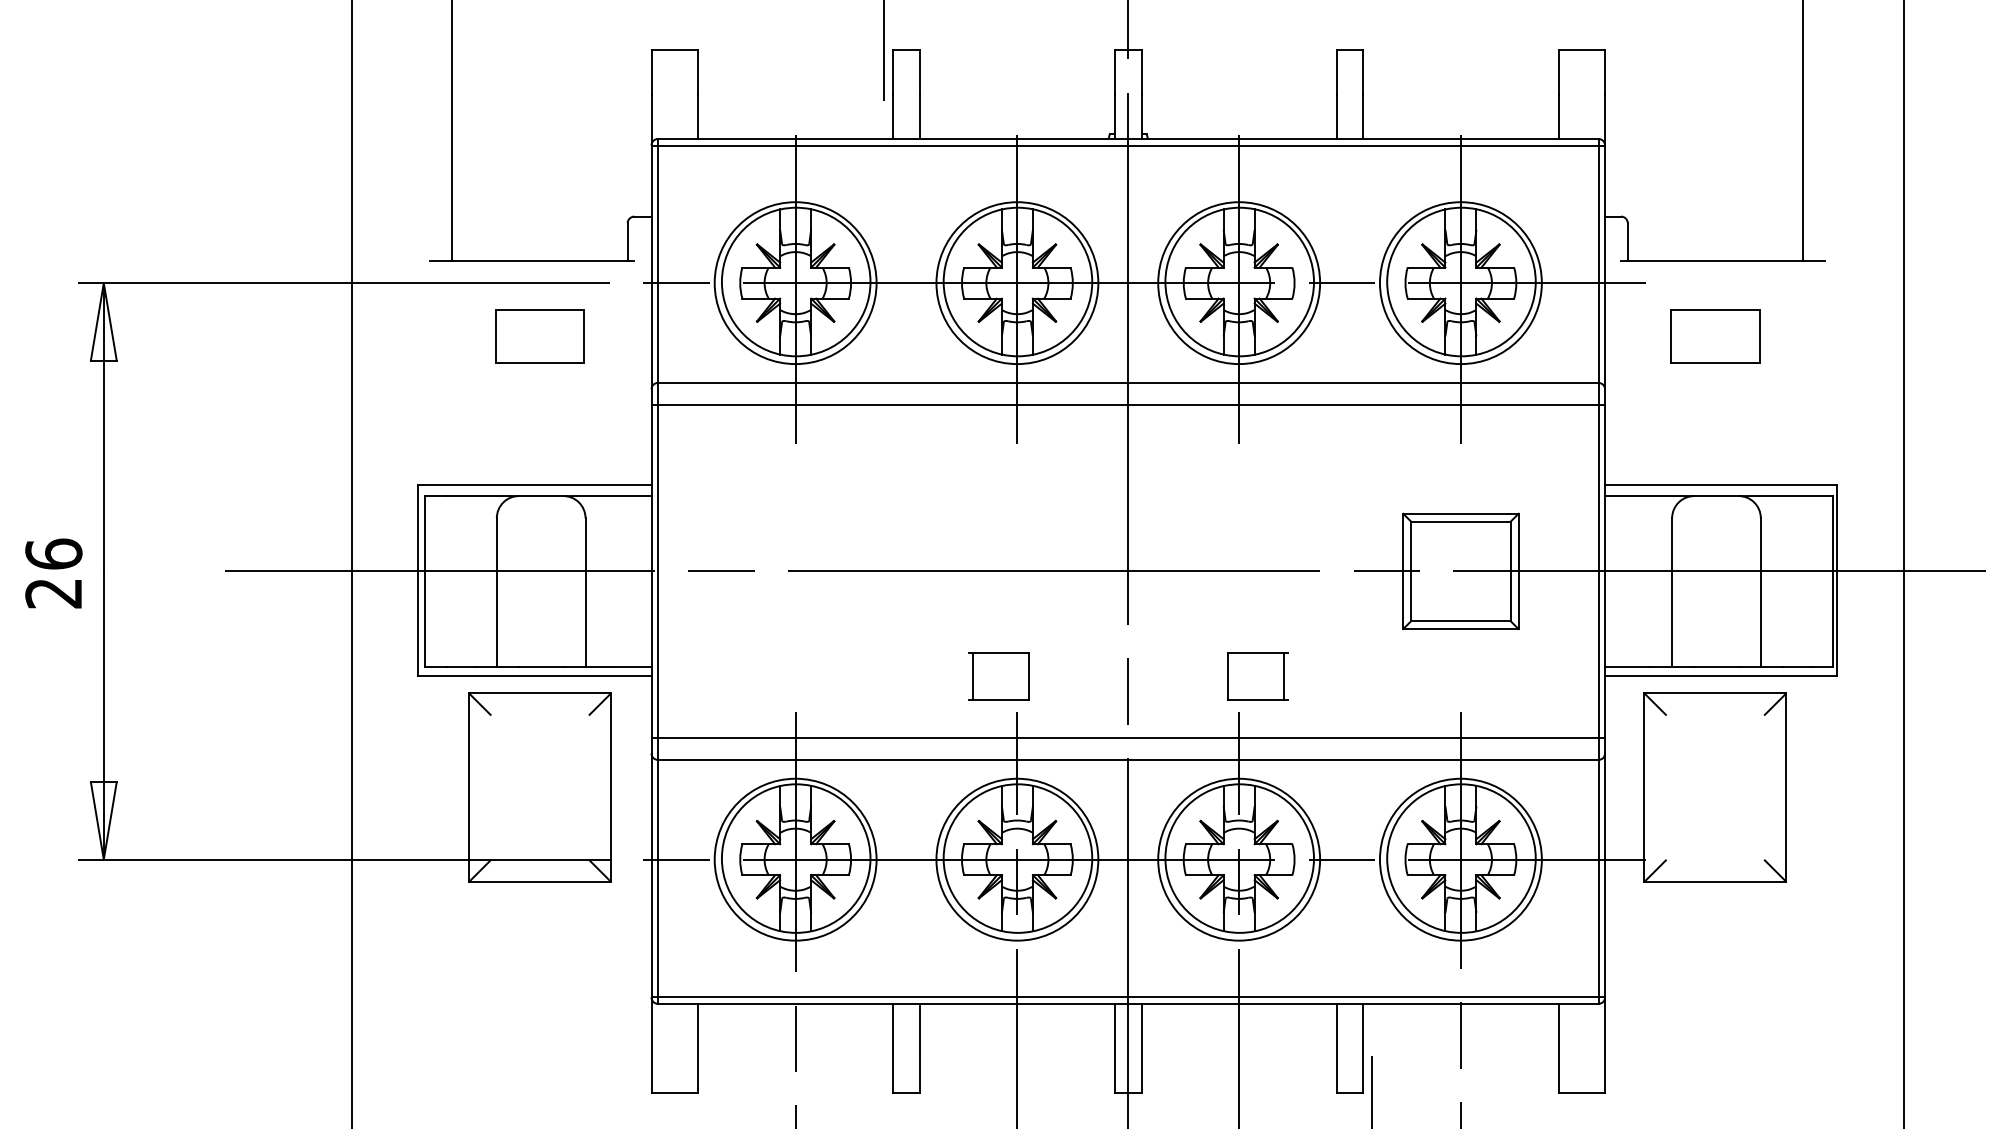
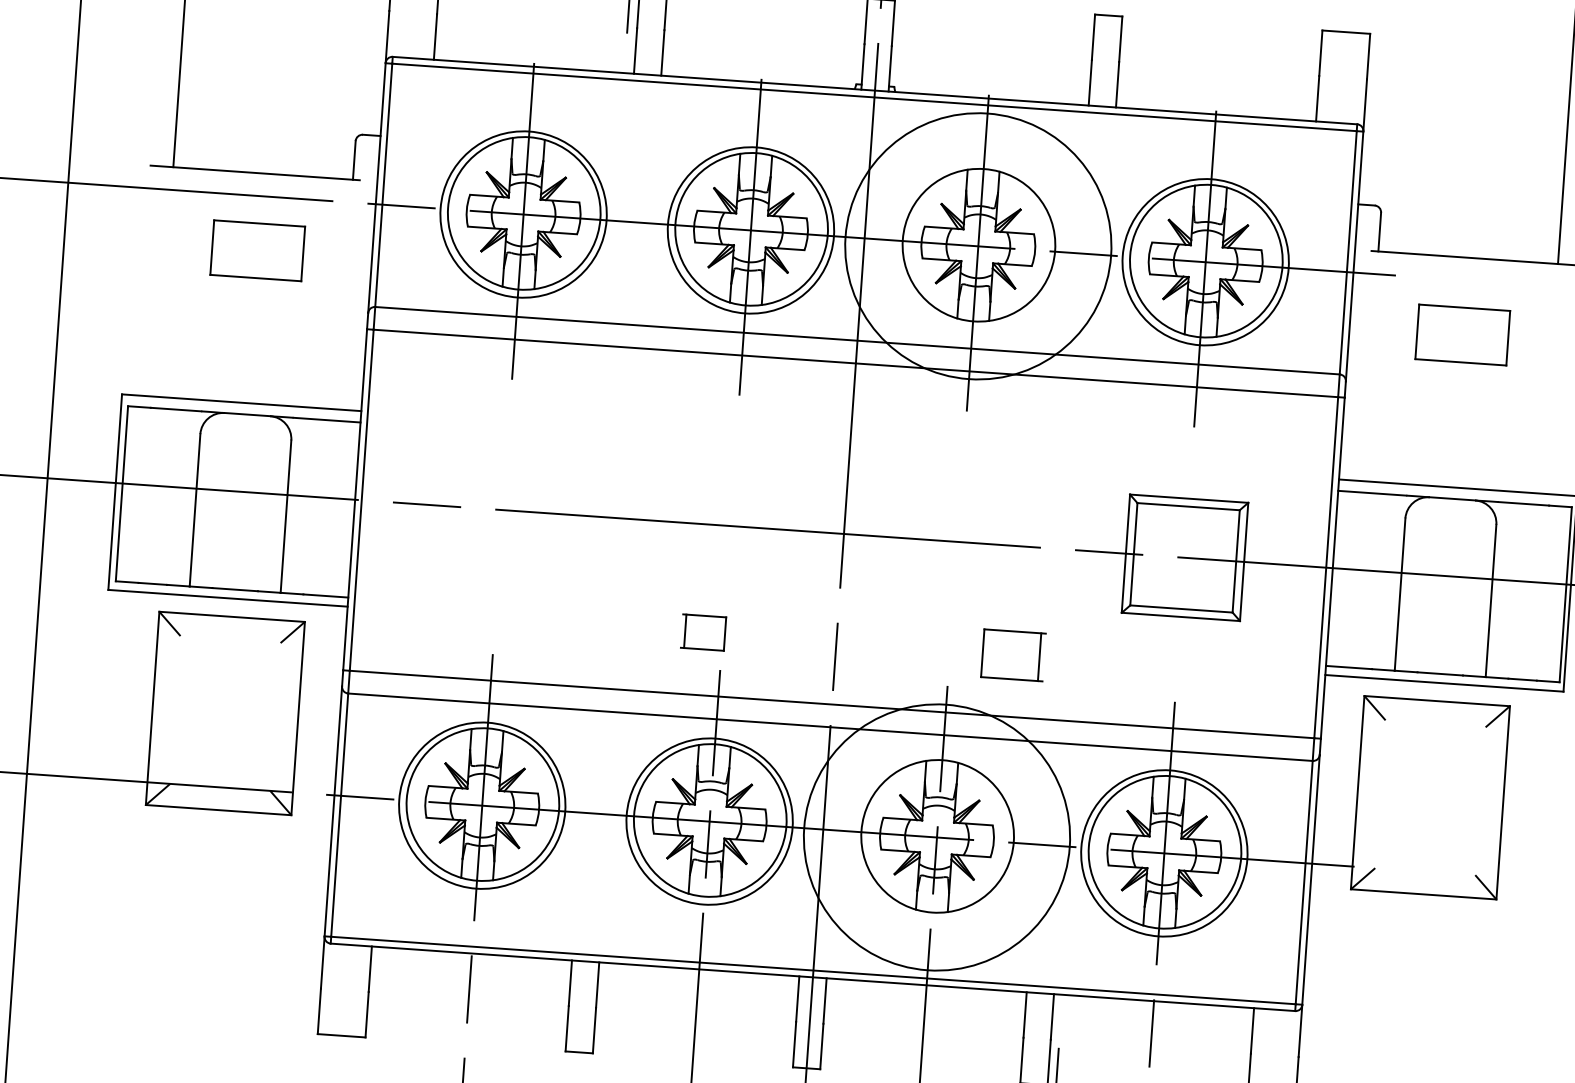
circle: (1239, 283) -> (978, 246), size x1.6
part: (998, 676) -> (703, 632), size x0.7
part: (1257, 676) -> (1012, 655), moved
circle: (1239, 859) -> (937, 837), size x1.6

